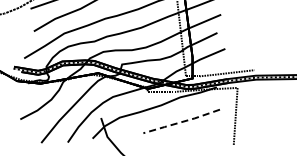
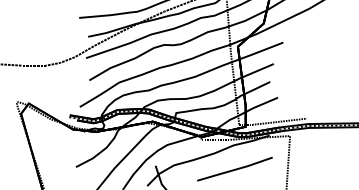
line: (181, 121) -> (234, 169), dashed -> solid

